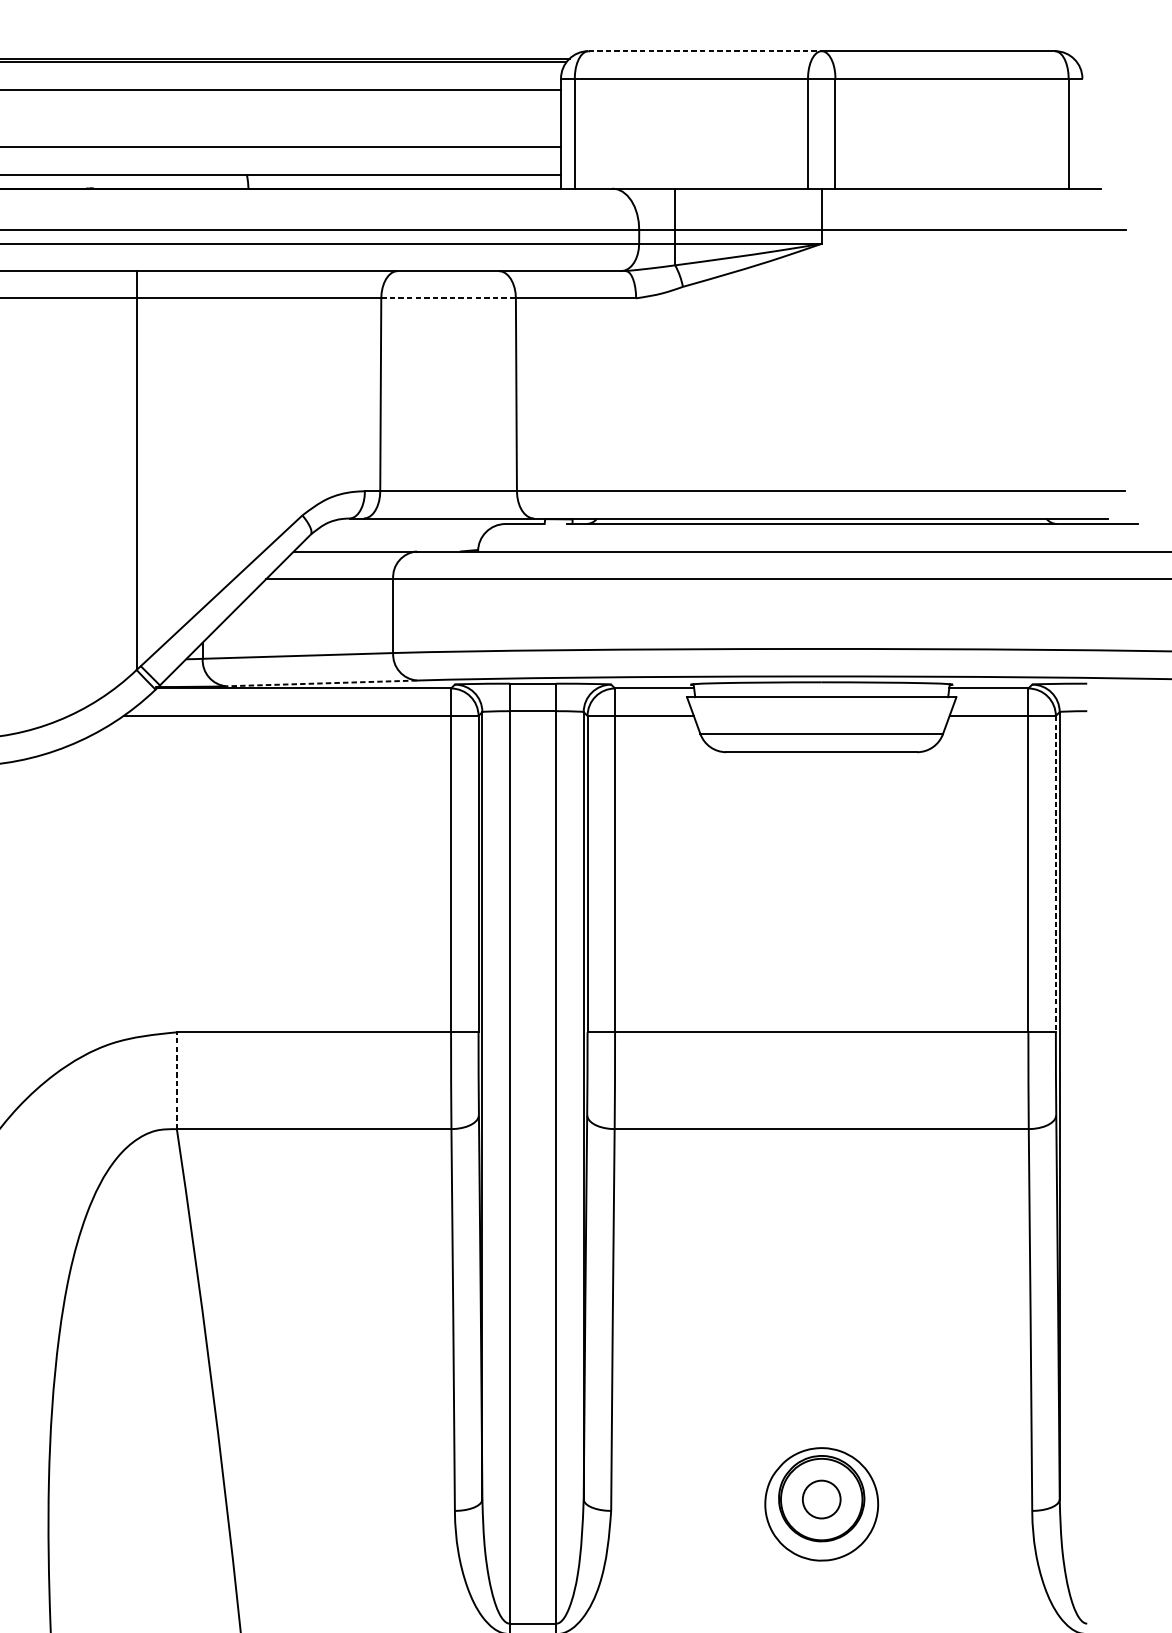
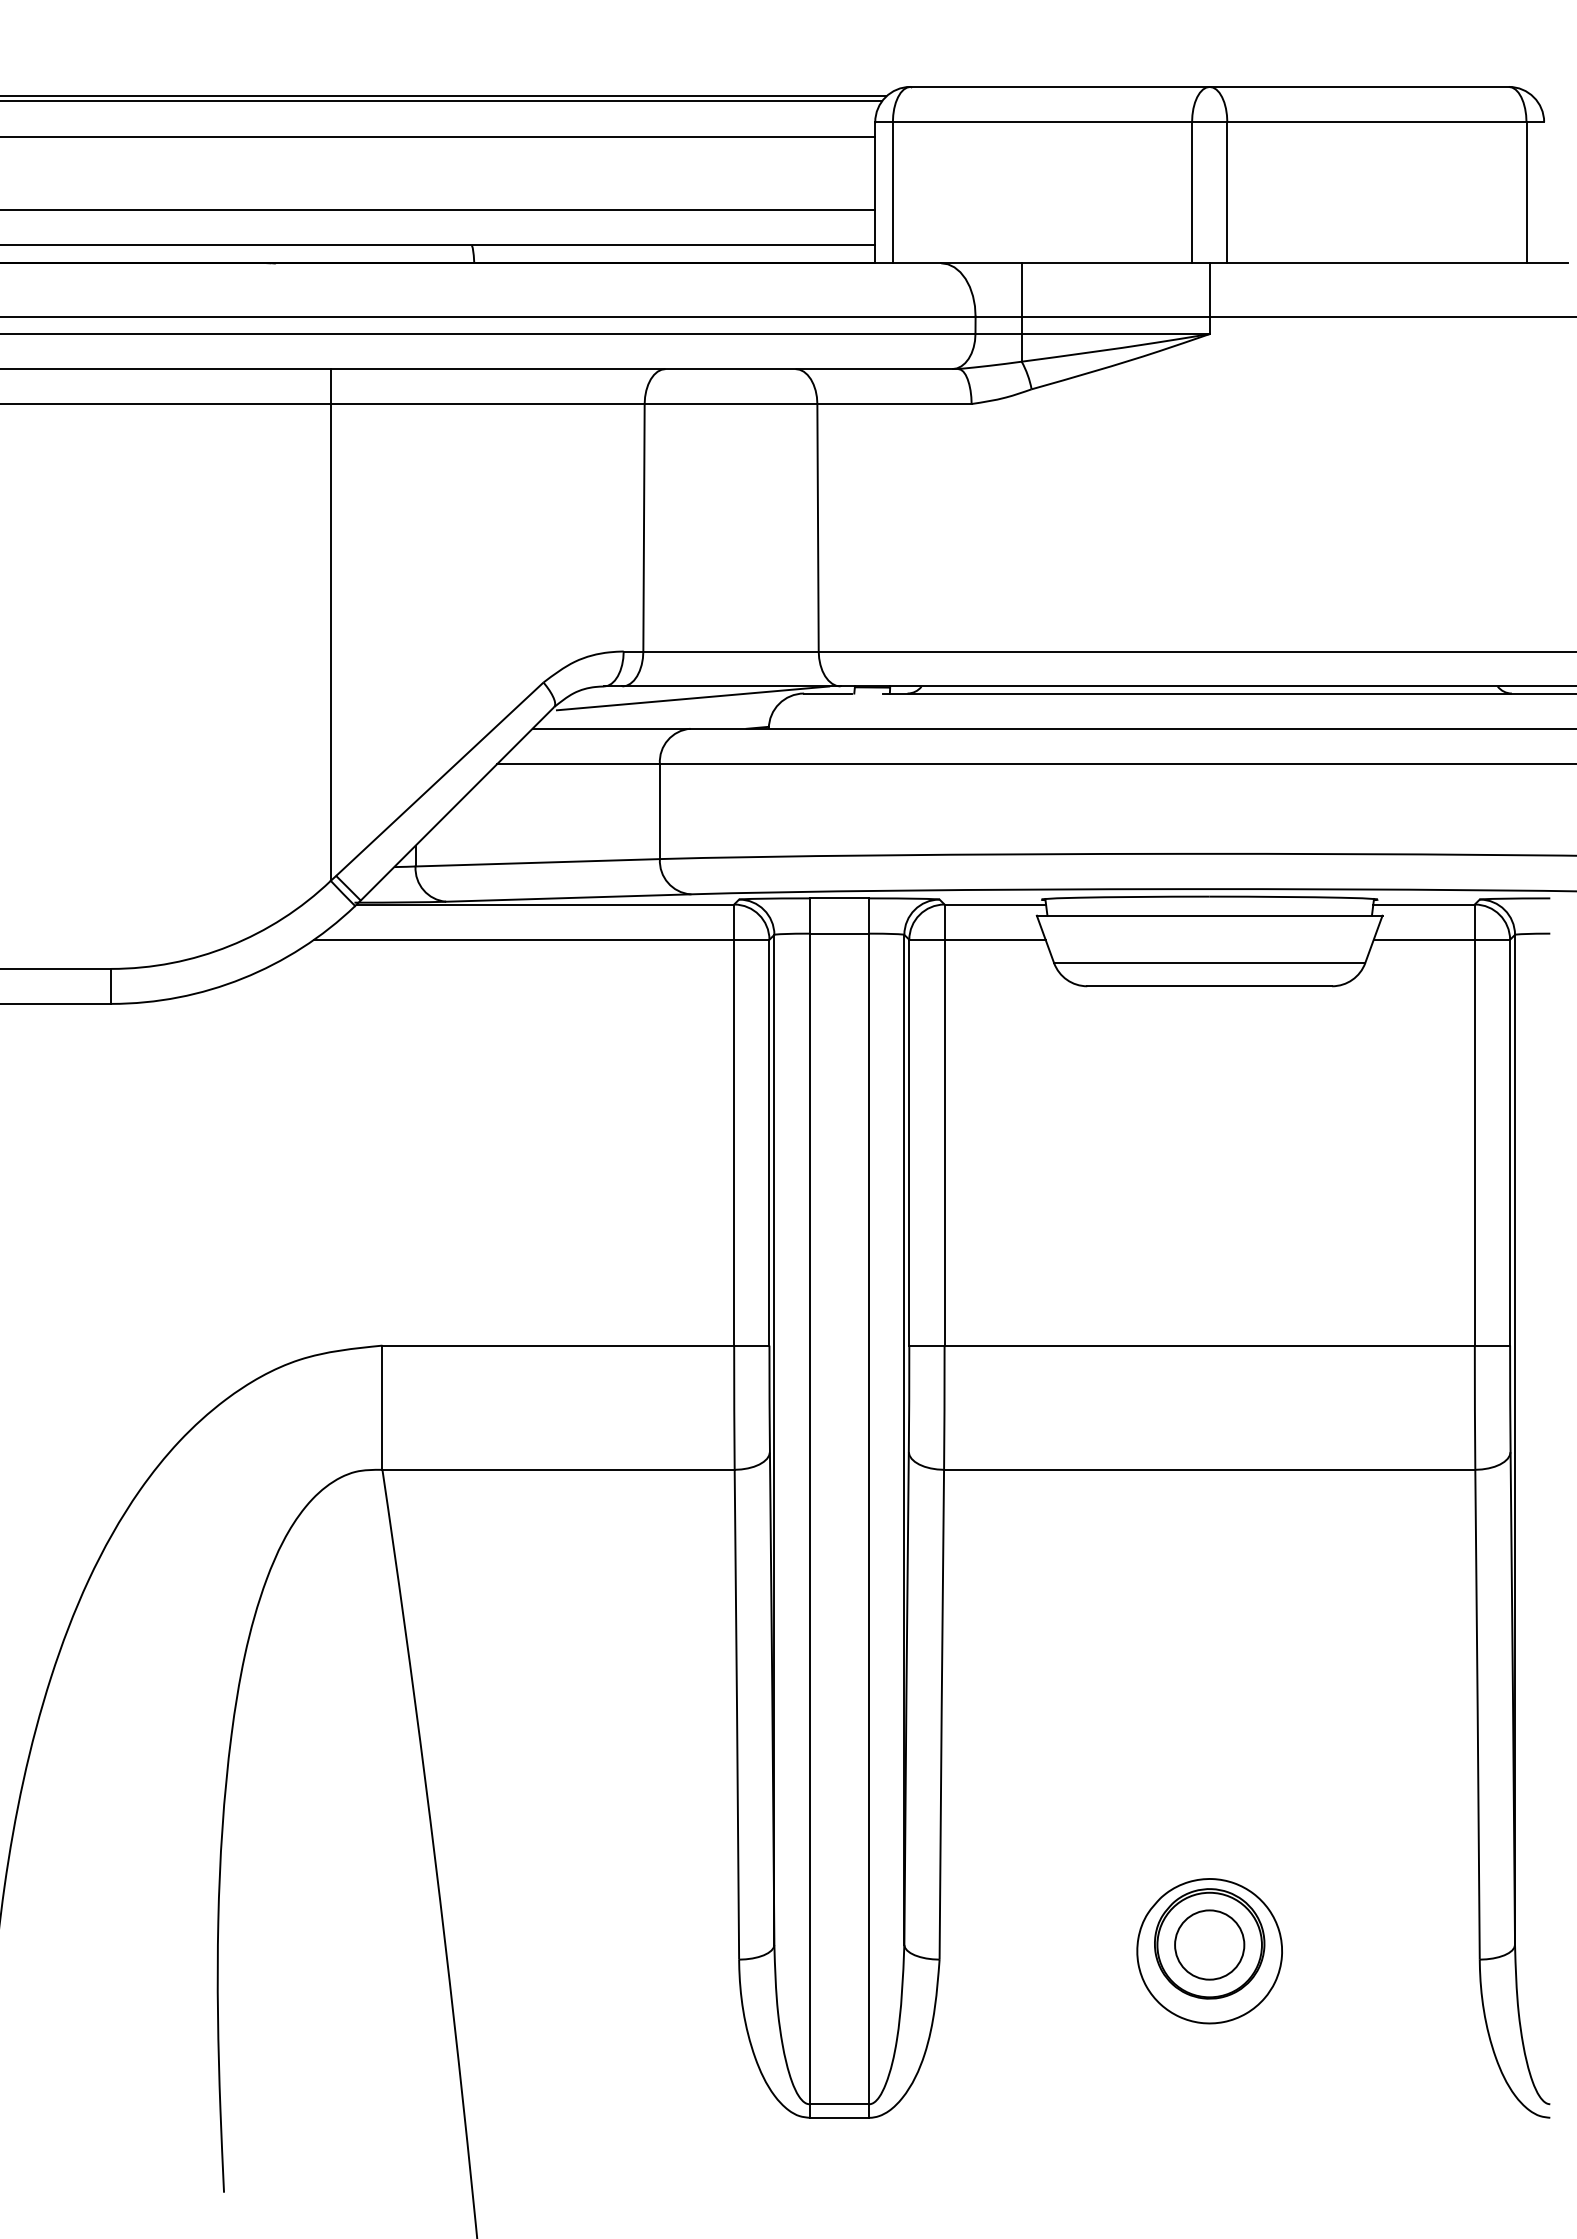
line: (705, 50) -> (1060, 86), dashed -> solid
line: (448, 298) -> (731, 404), dashed -> solid
line: (418, 527) -> (692, 698), added
line: (321, 683) -> (567, 898), dashed -> solid
line: (1056, 873) -> (1510, 1142), dashed -> solid
line: (176, 1080) -> (382, 1407), dashed -> solid
circle: (821, 1499) -> (1209, 1944), size x1.43

